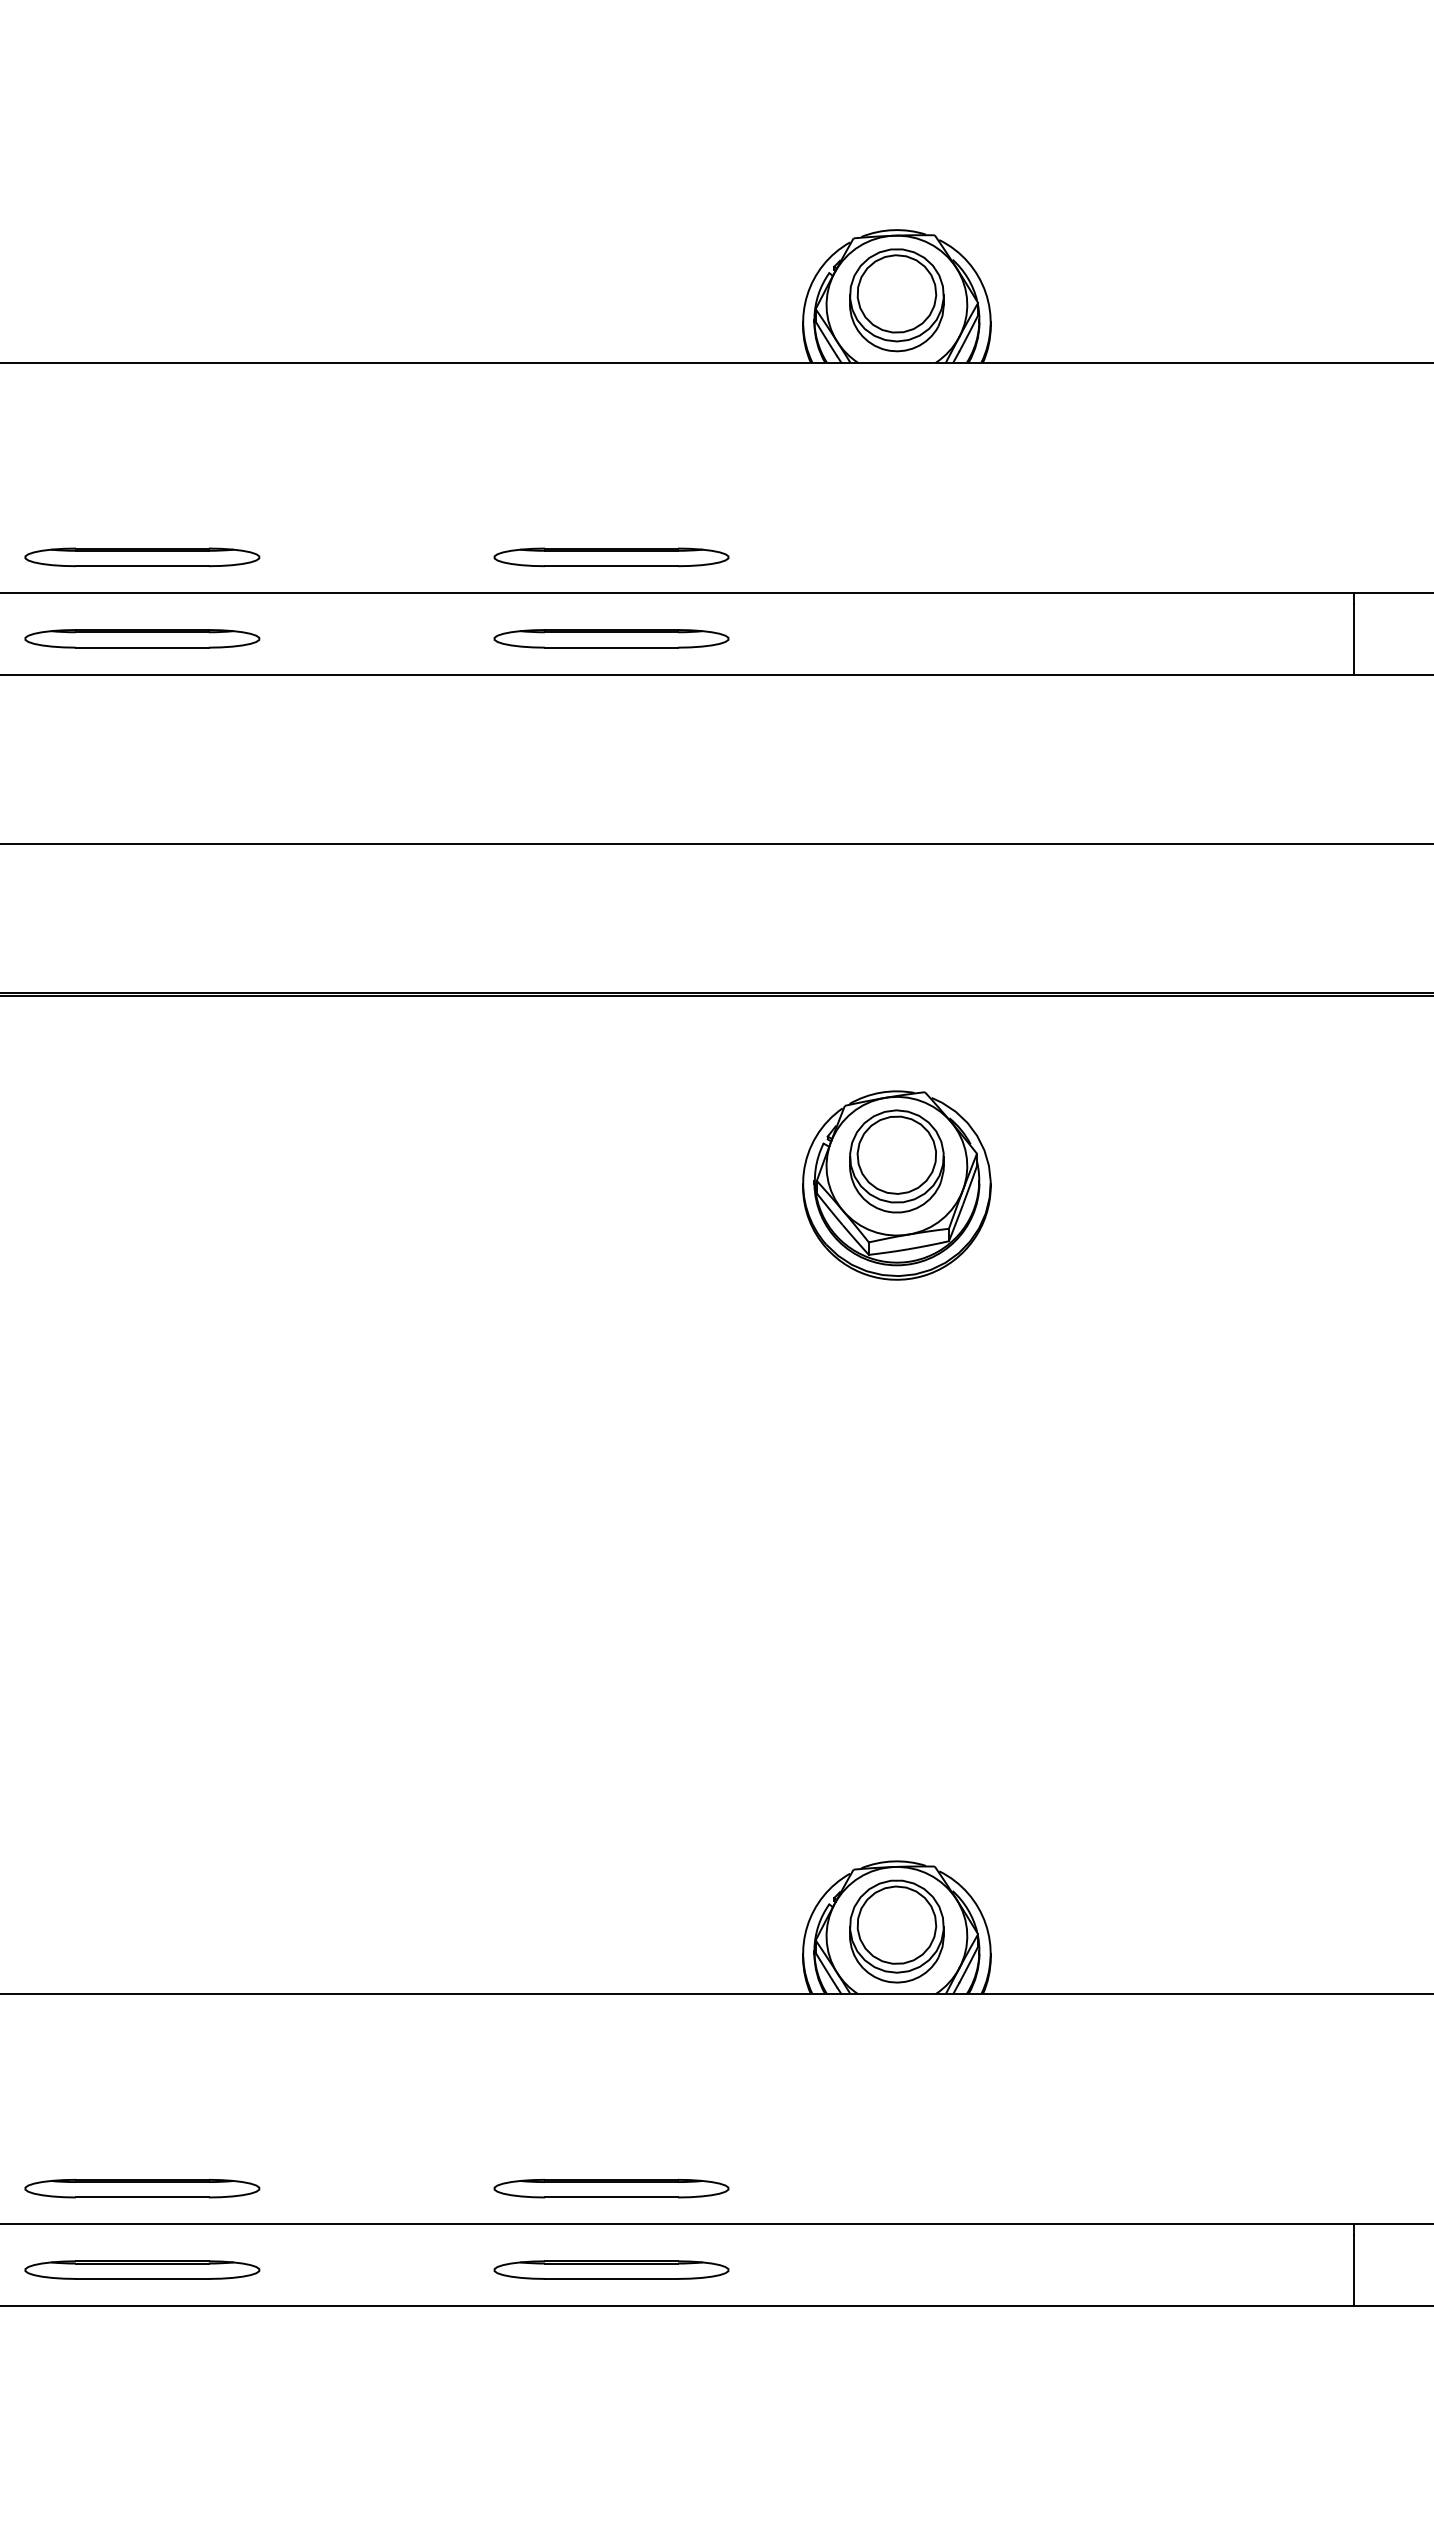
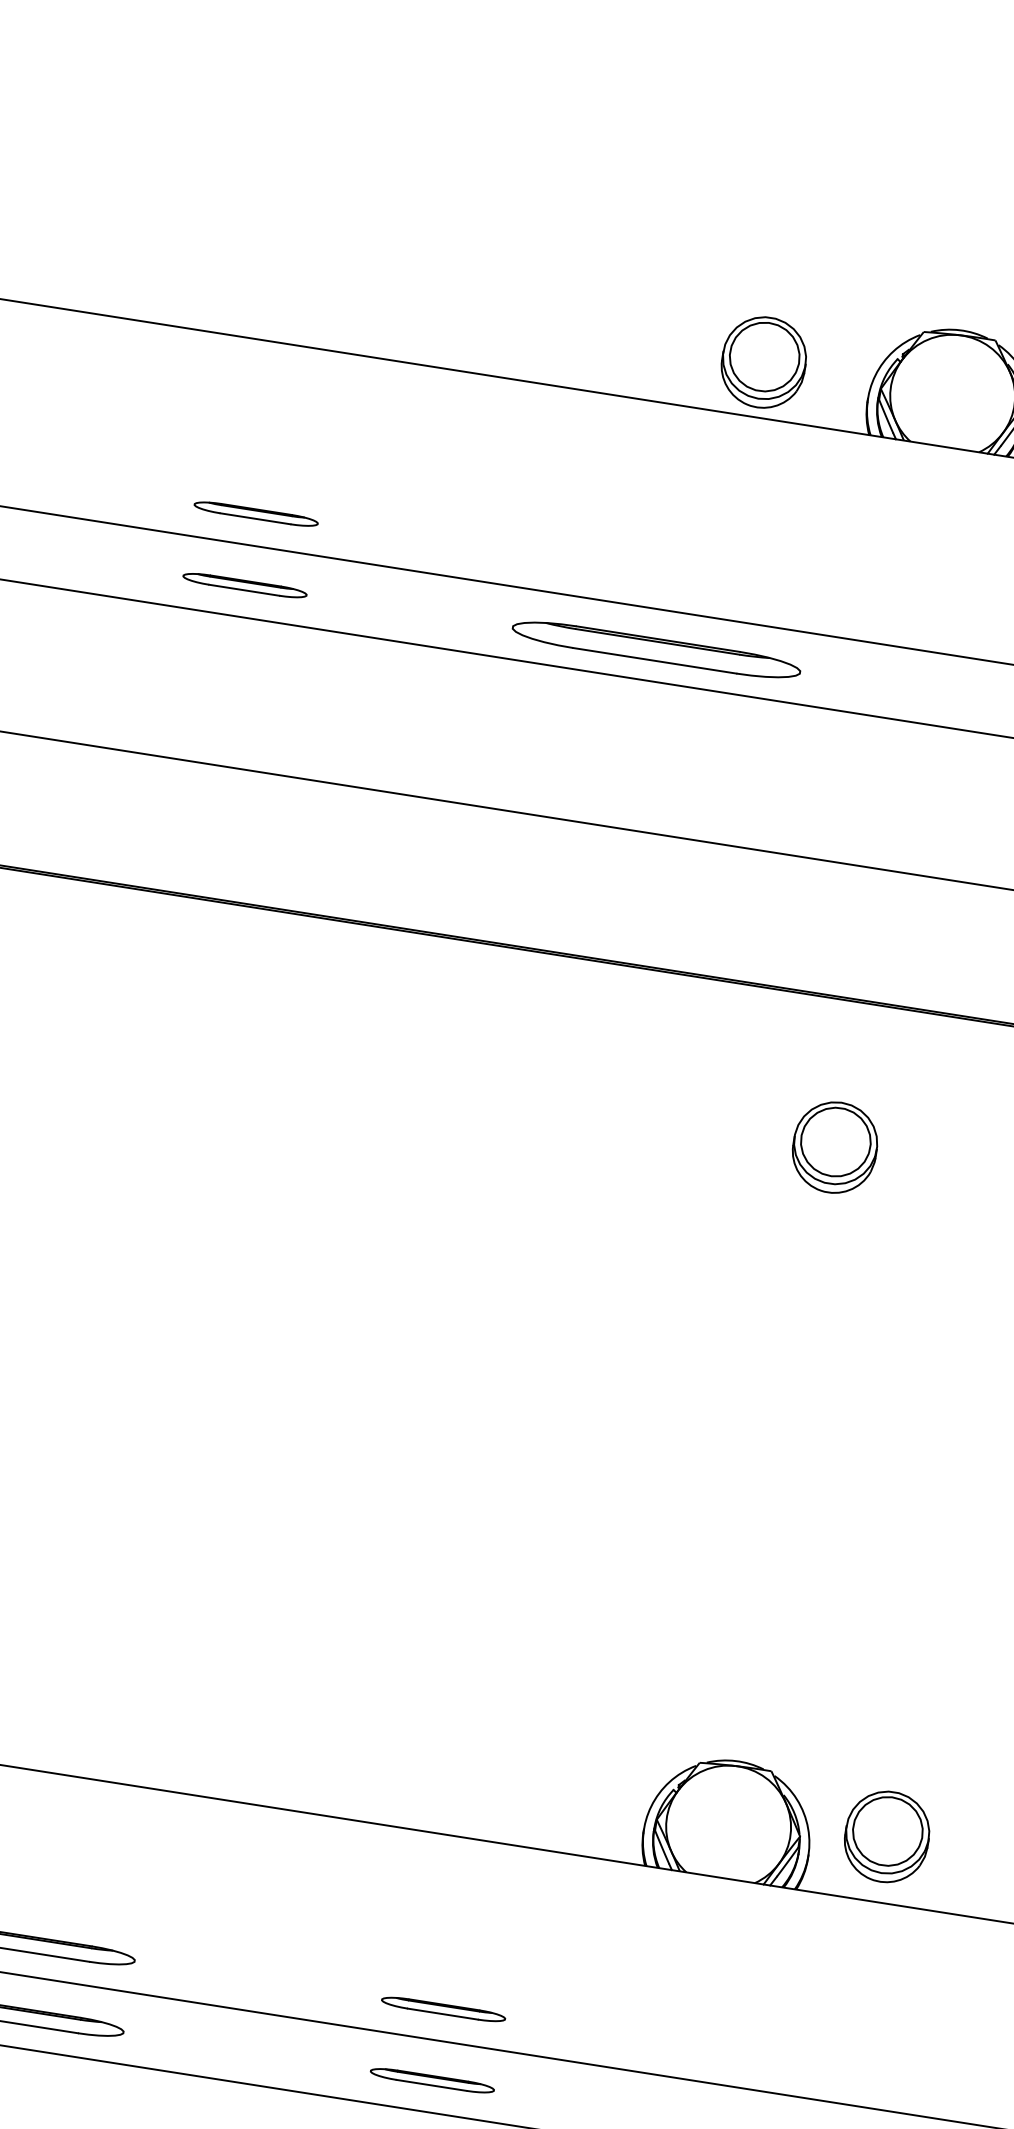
part: (896, 300) -> (763, 362), moved
part: (142, 557) -> (256, 514), size x0.6
part: (611, 557) -> (667, 578), removed
part: (142, 638) -> (245, 585), size x0.6
part: (611, 638) -> (656, 649), size x1.4
part: (896, 1185) -> (831, 1168), removed
part: (896, 1931) -> (886, 1836), moved
part: (611, 2188) -> (443, 2009), size x0.6
part: (611, 2269) -> (432, 2080), size x0.6

